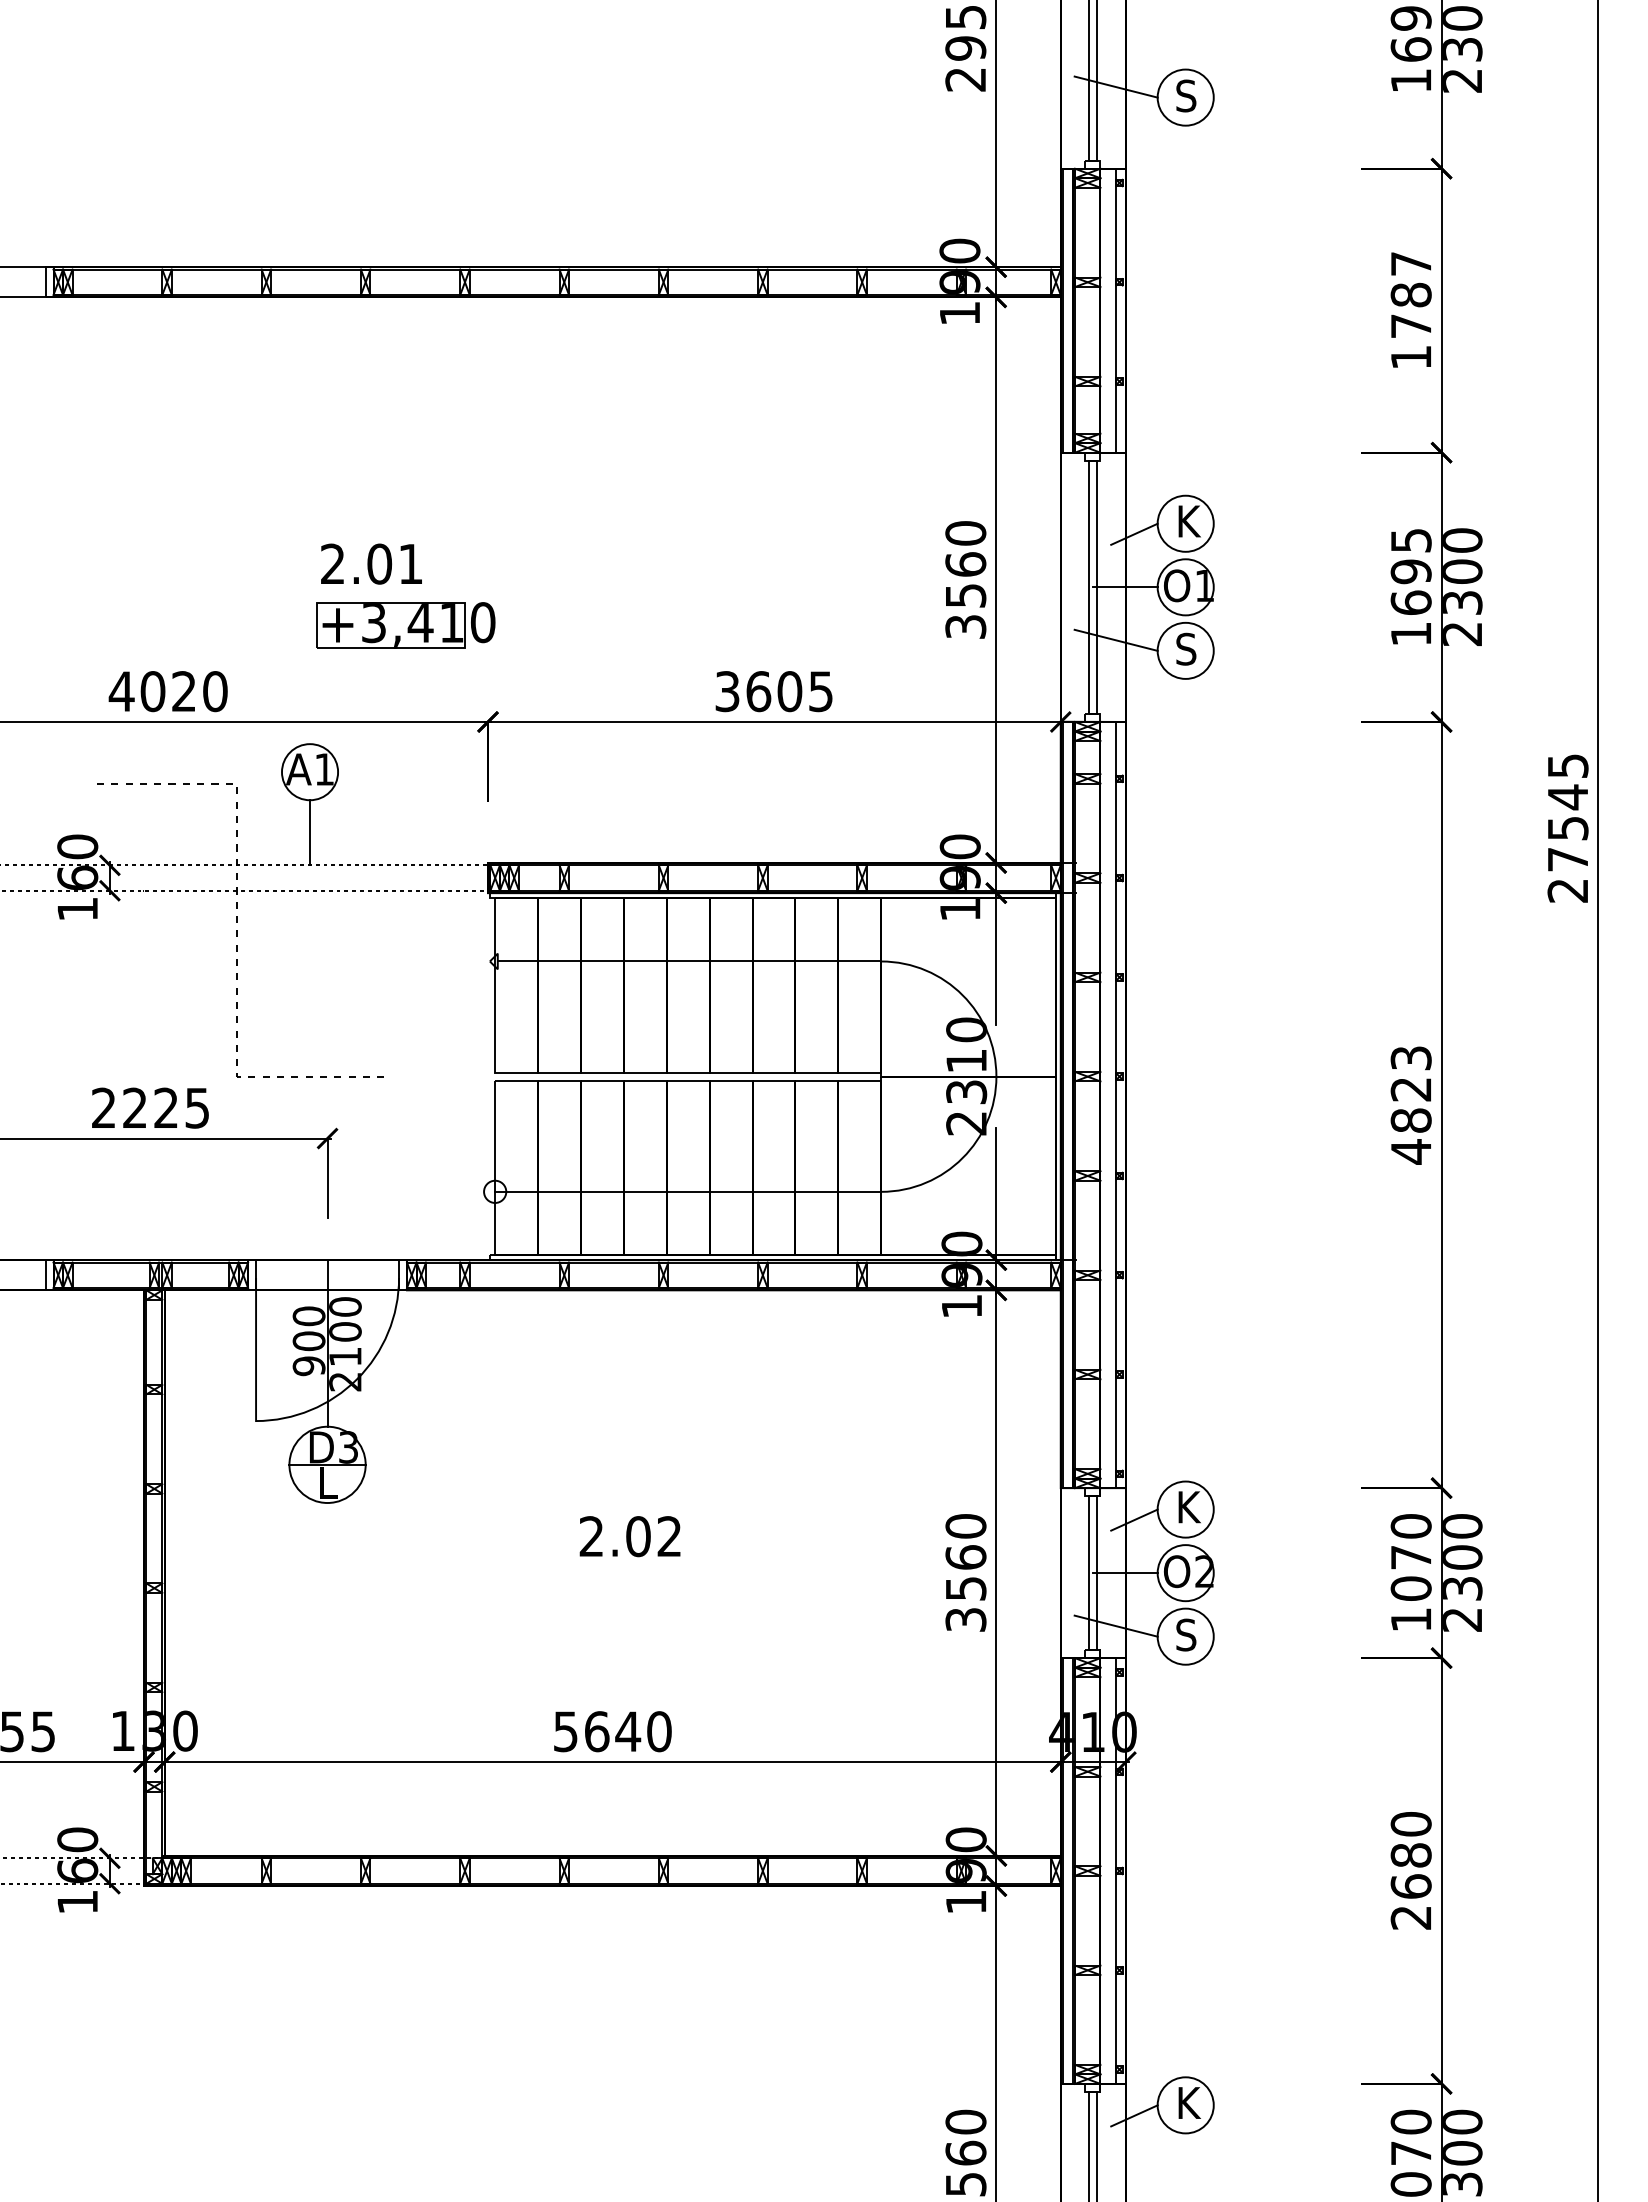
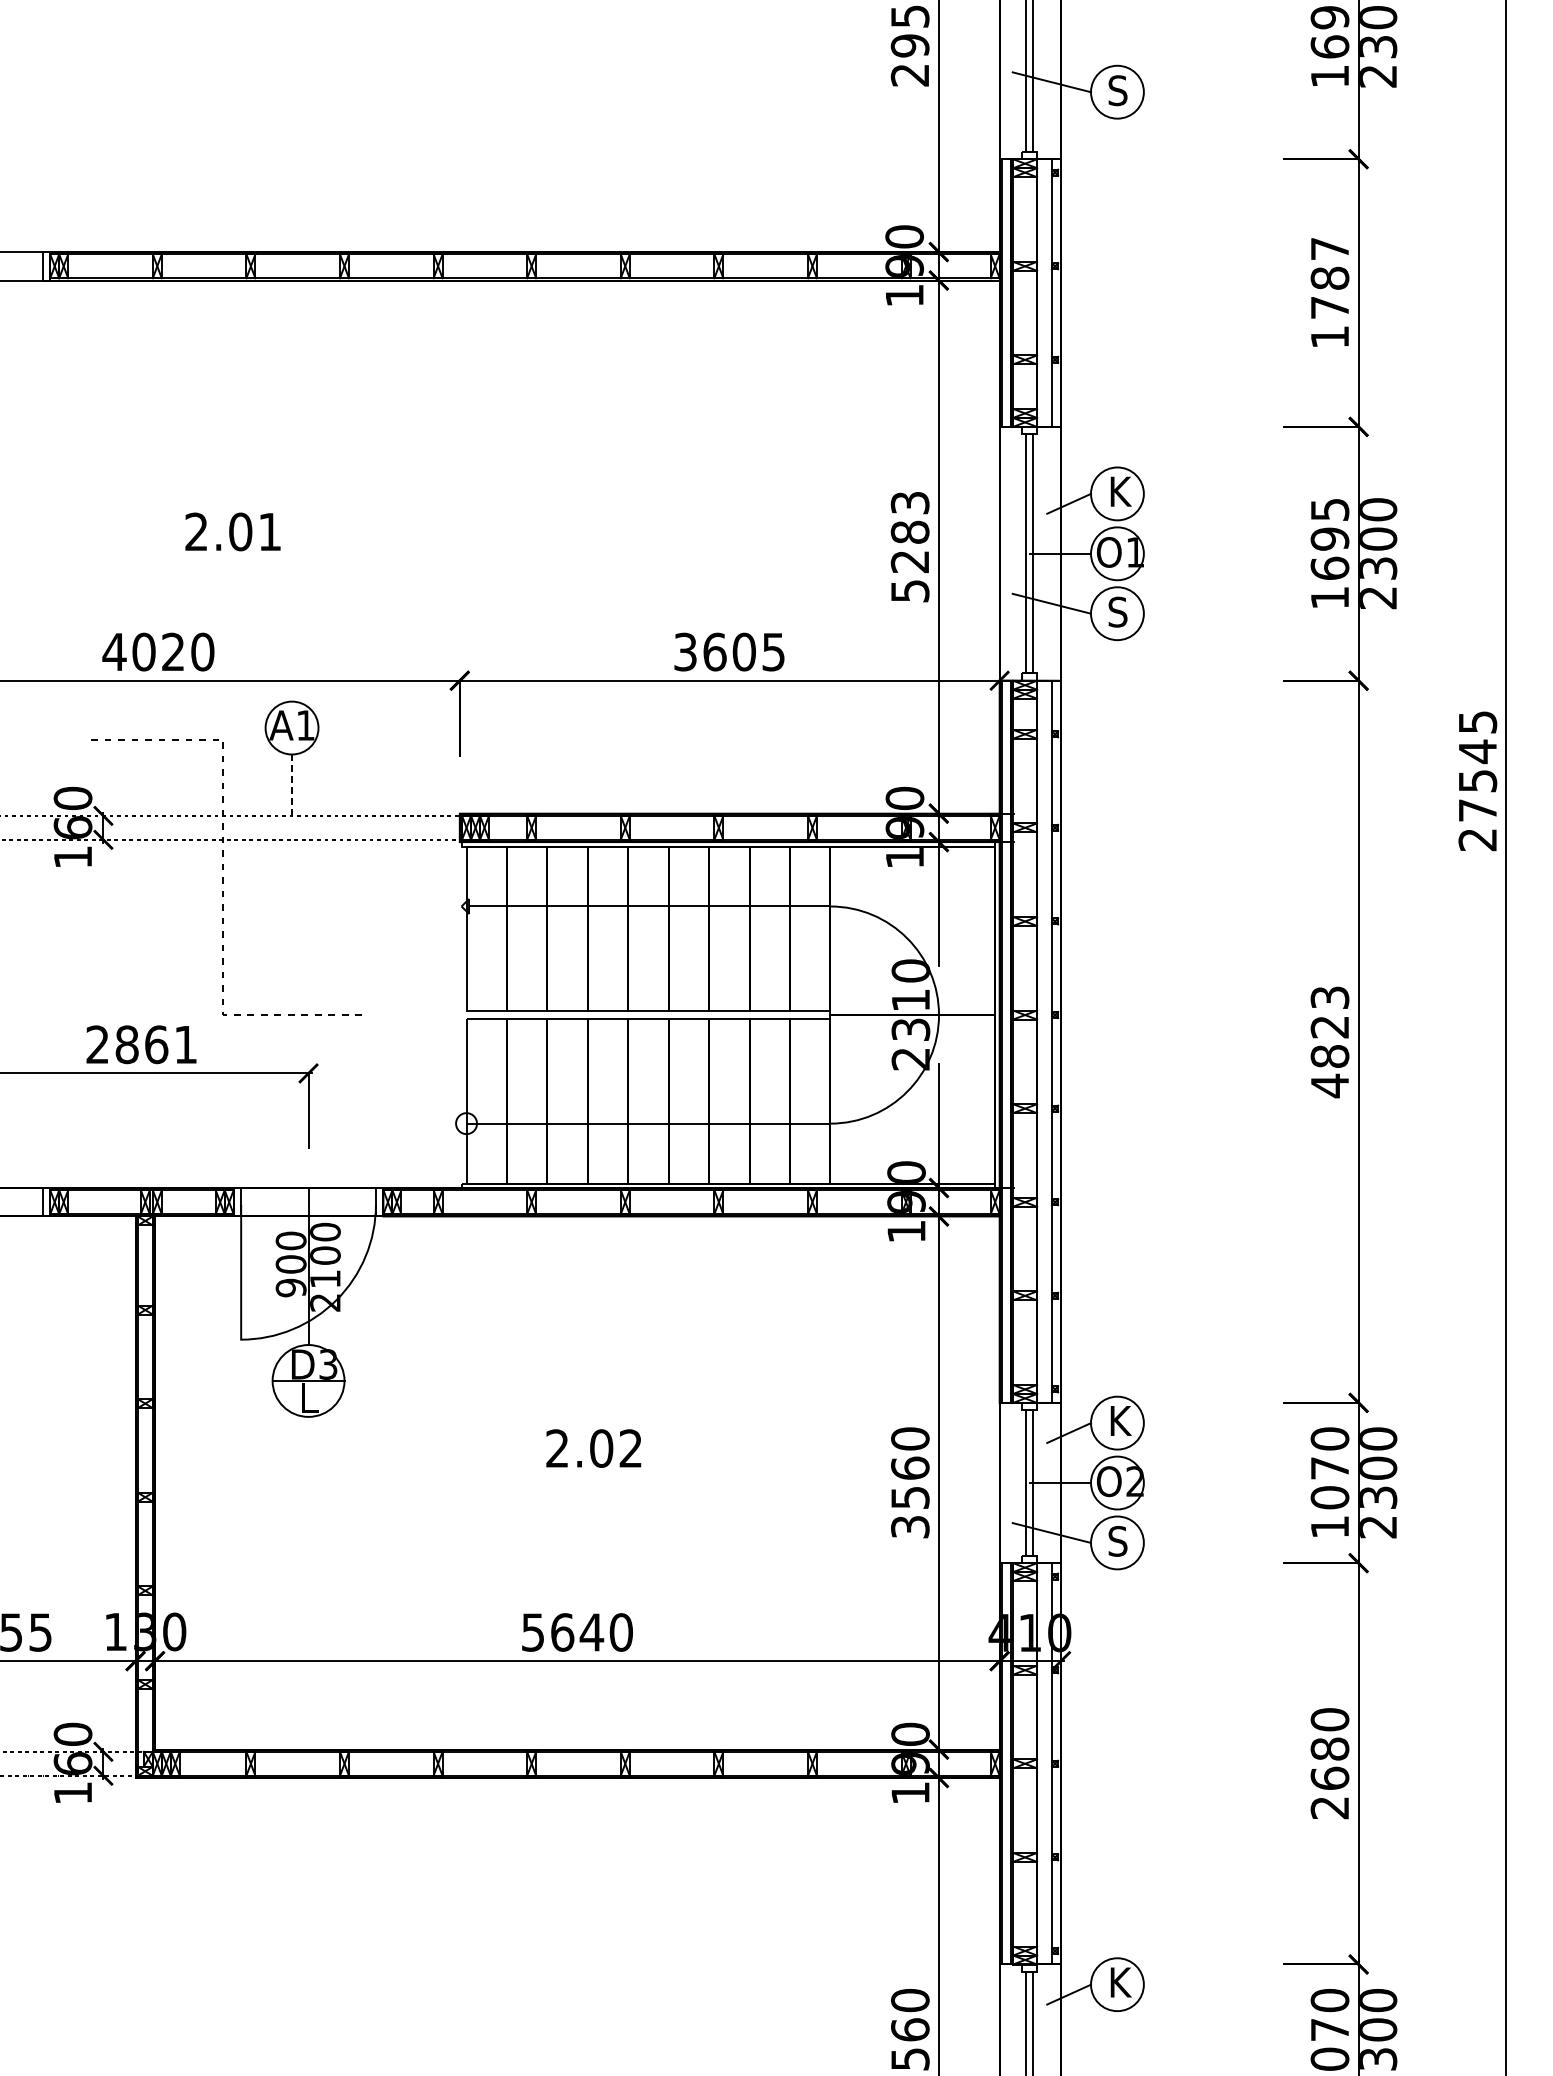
text: (370, 563) -> (232, 531), moved
text: (965, 579) -> (909, 546), 3560 -> 5283
part: (406, 625) -> (382, 589), removed
line: (310, 833) -> (292, 785), solid -> dashed
text: (165, 1107) -> (155, 1044), 2225 -> 2861

